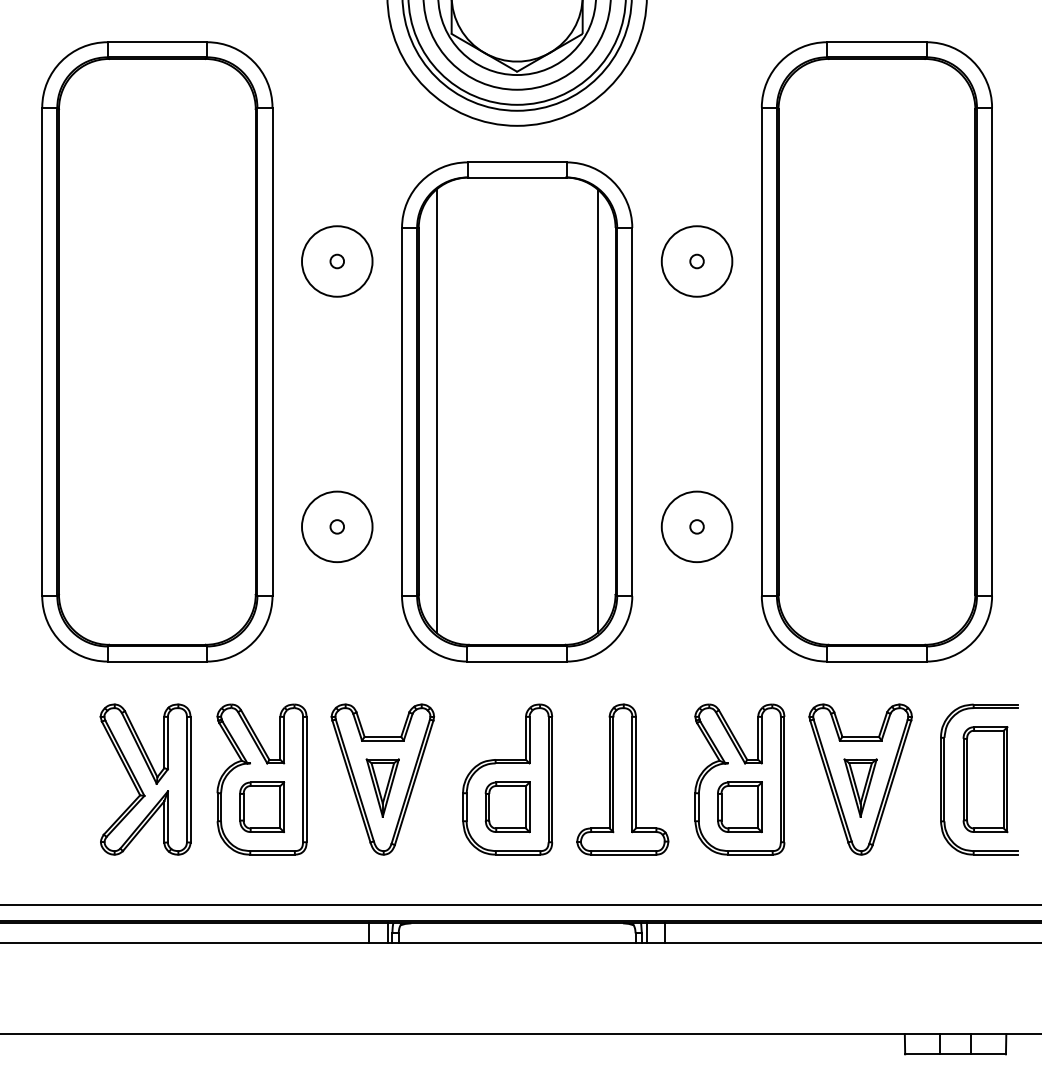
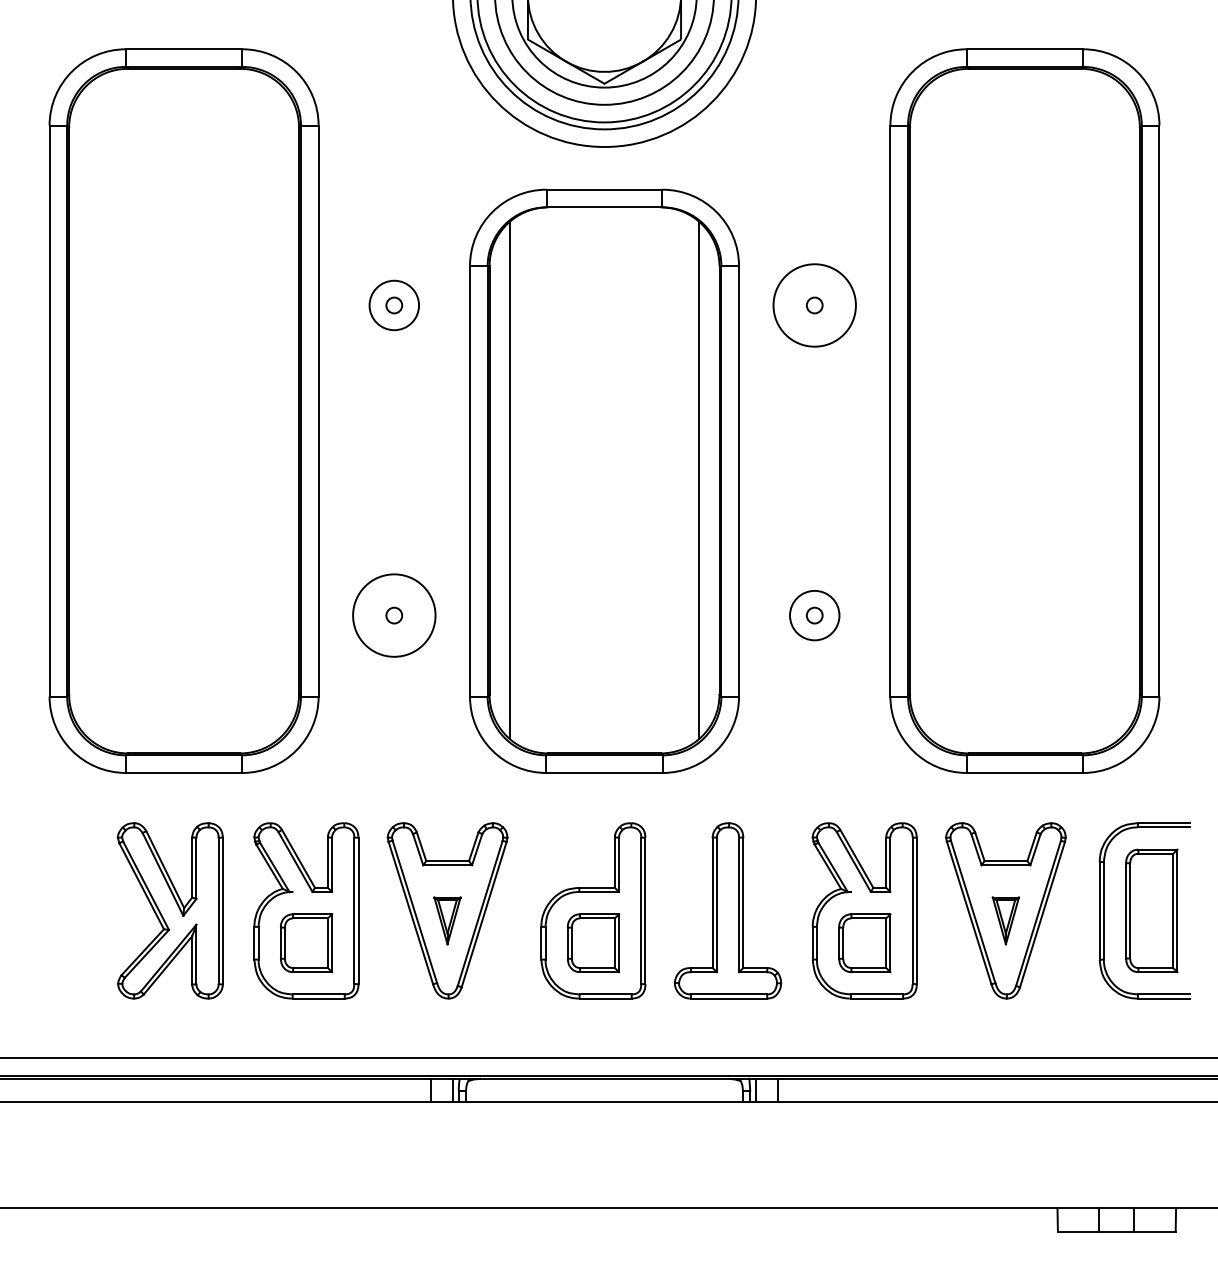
circle: (337, 261) -> (394, 305), size x0.6
circle: (696, 526) -> (814, 615), size x0.6
part: (382, 787) -> (447, 920), size x0.7
part: (860, 787) -> (1005, 920), size x0.7

